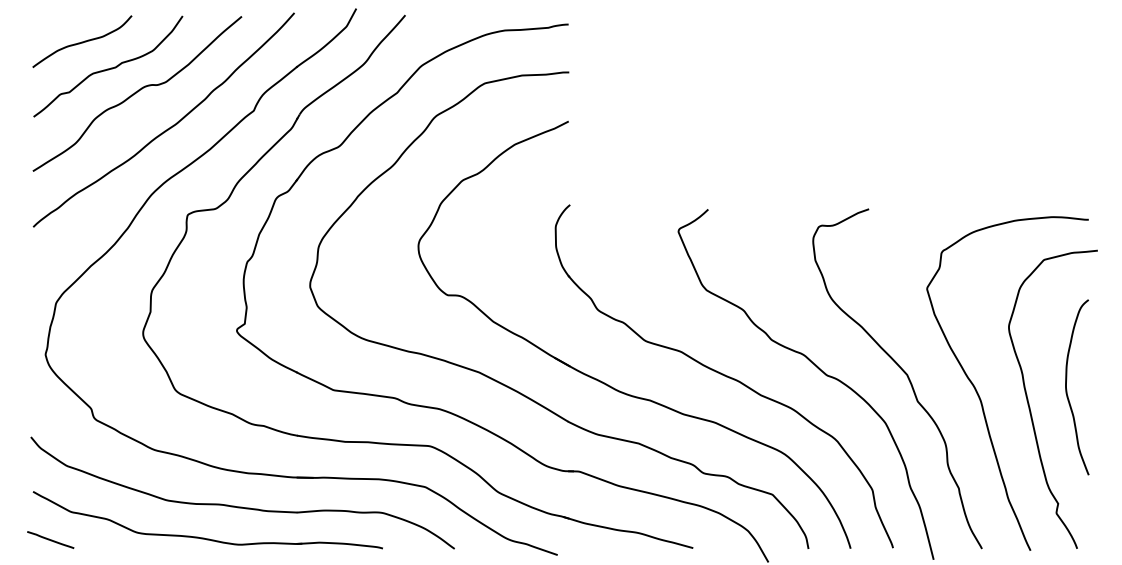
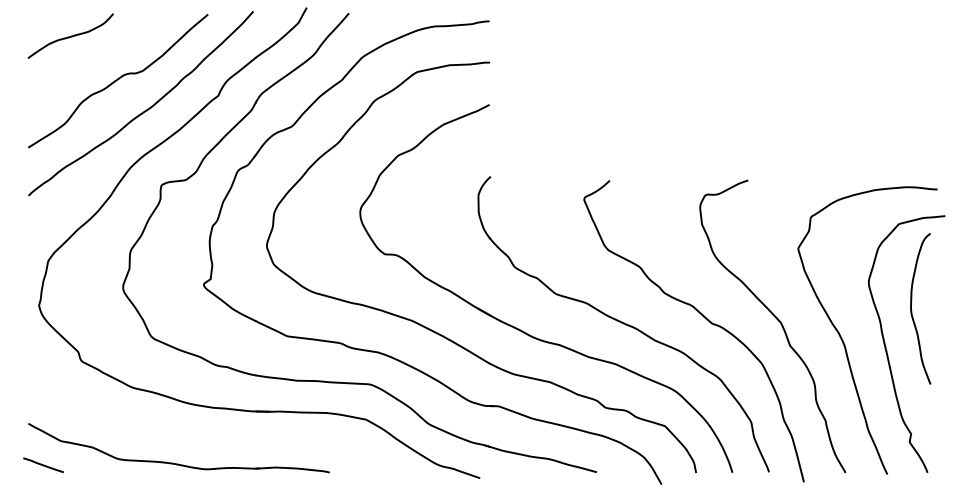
curve: (108, 68) -> (93, 59), removed
curve: (1067, 389) -> (912, 310), moved
part: (242, 506) -> (208, 436), removed

